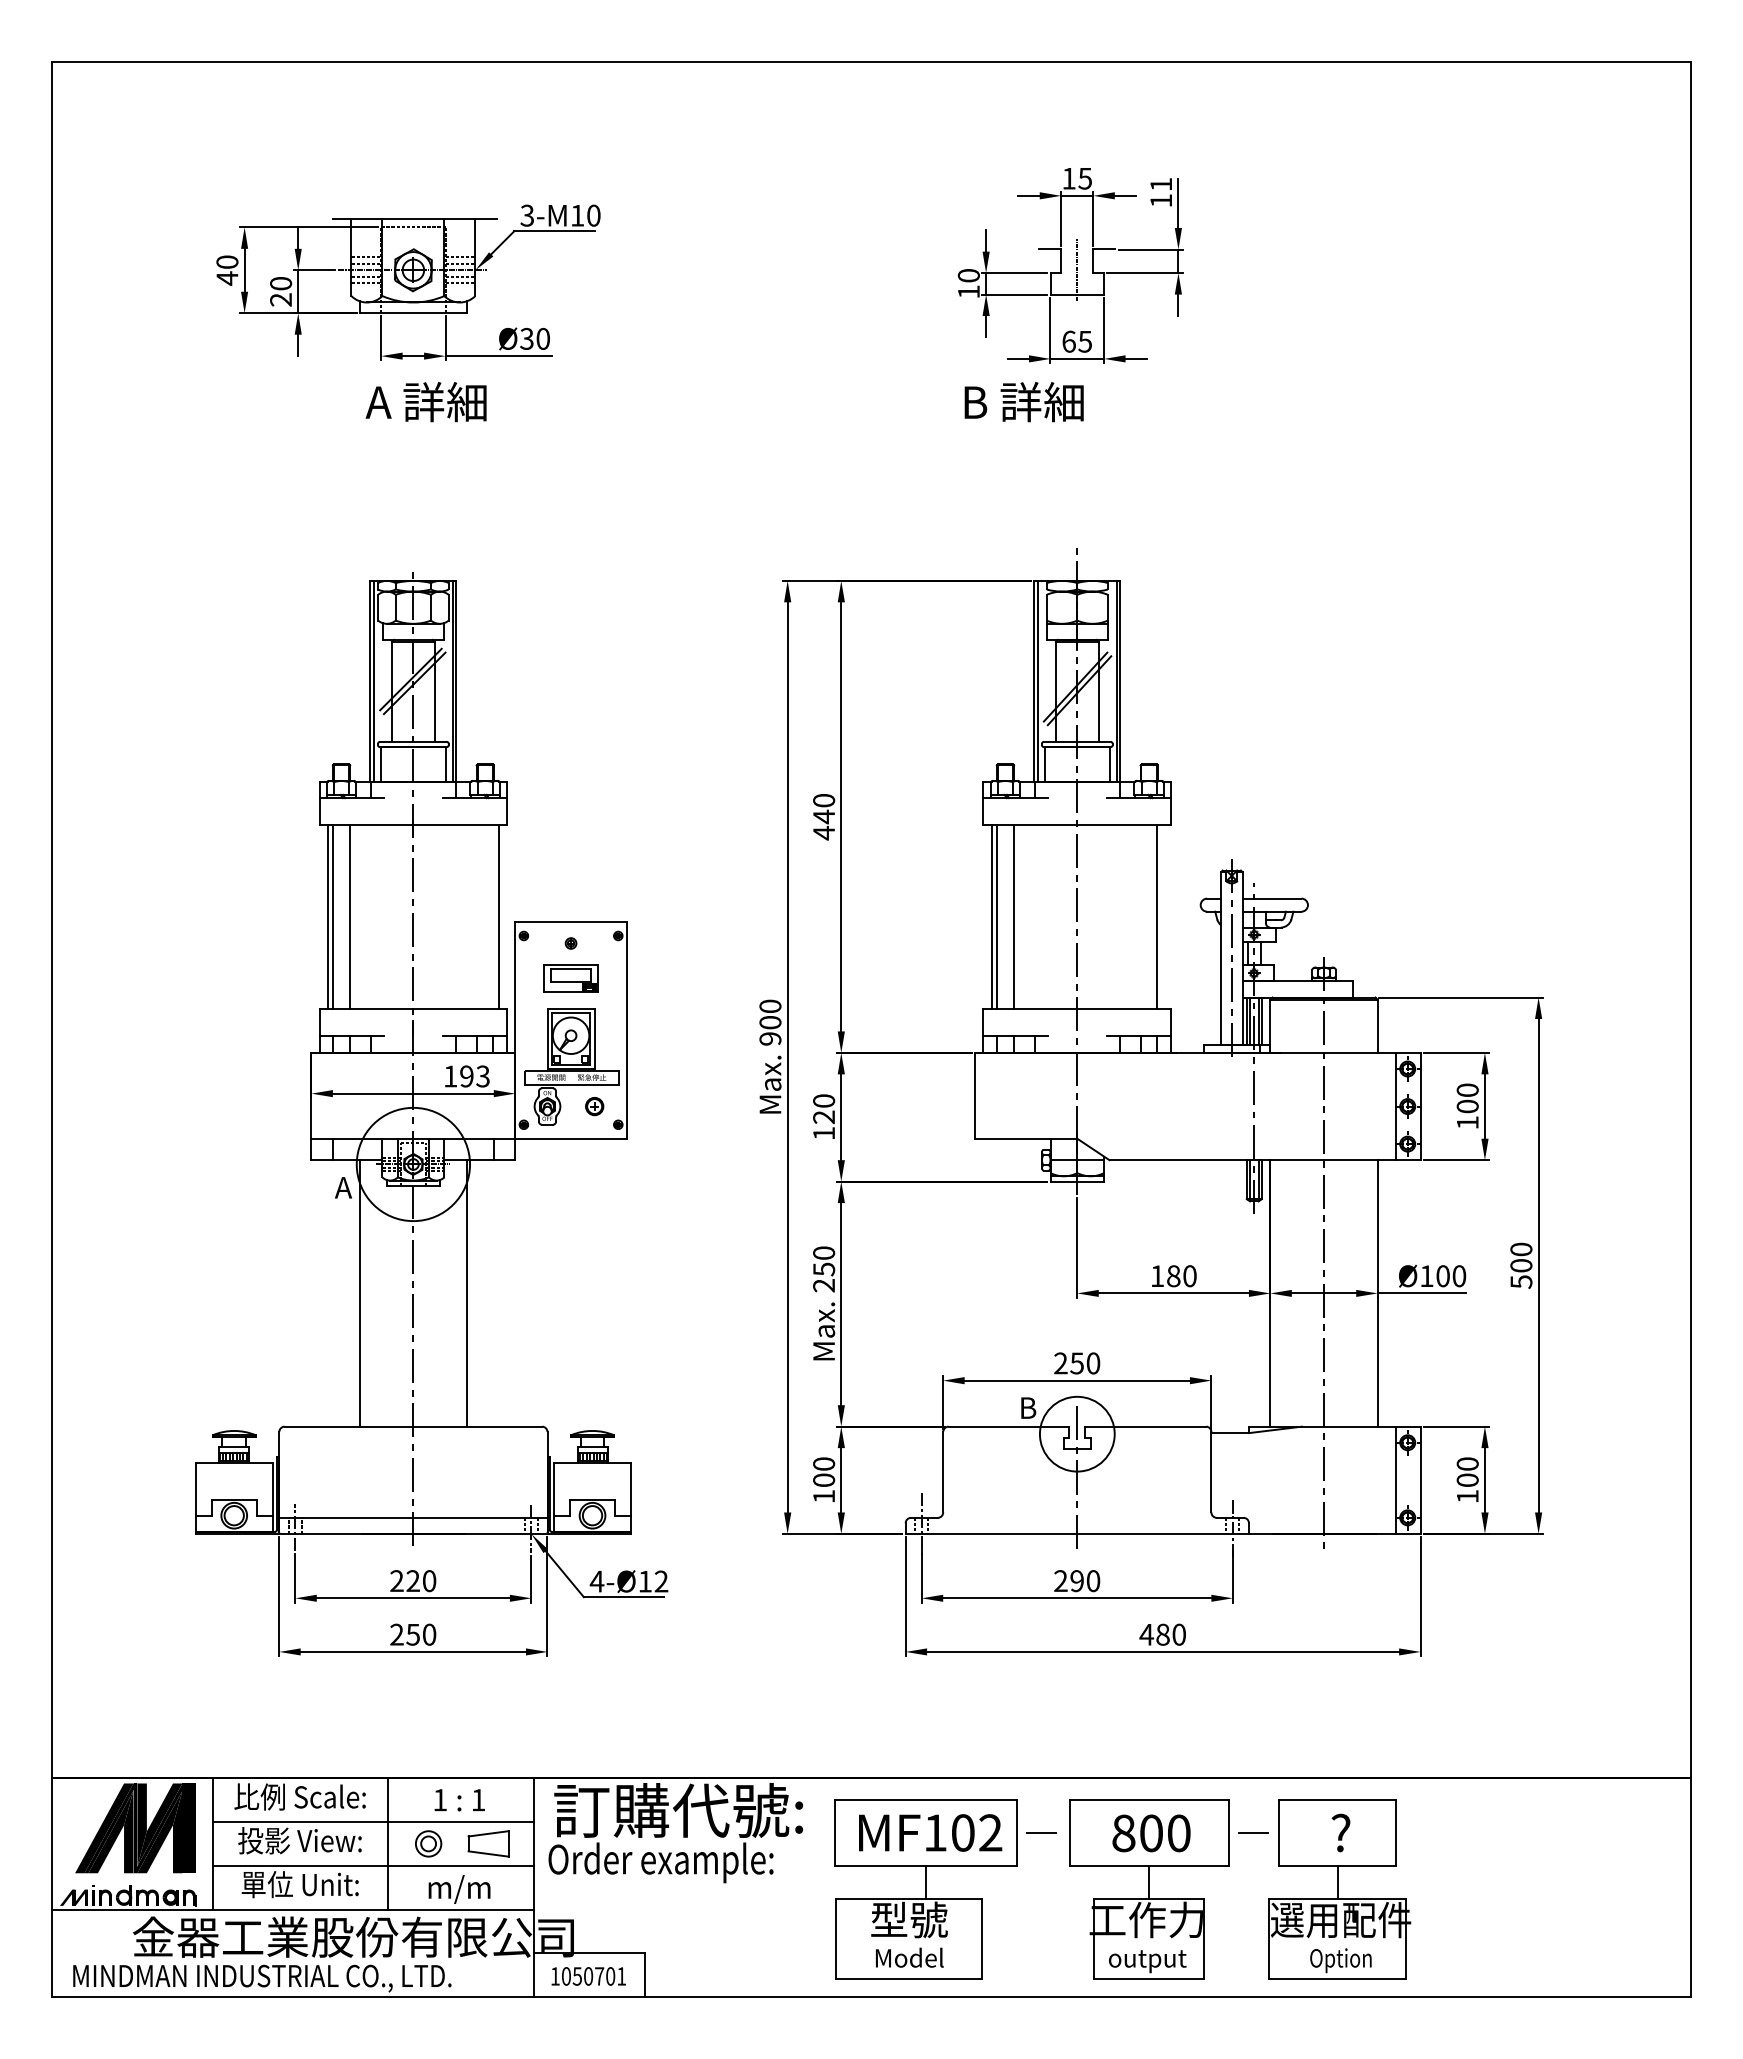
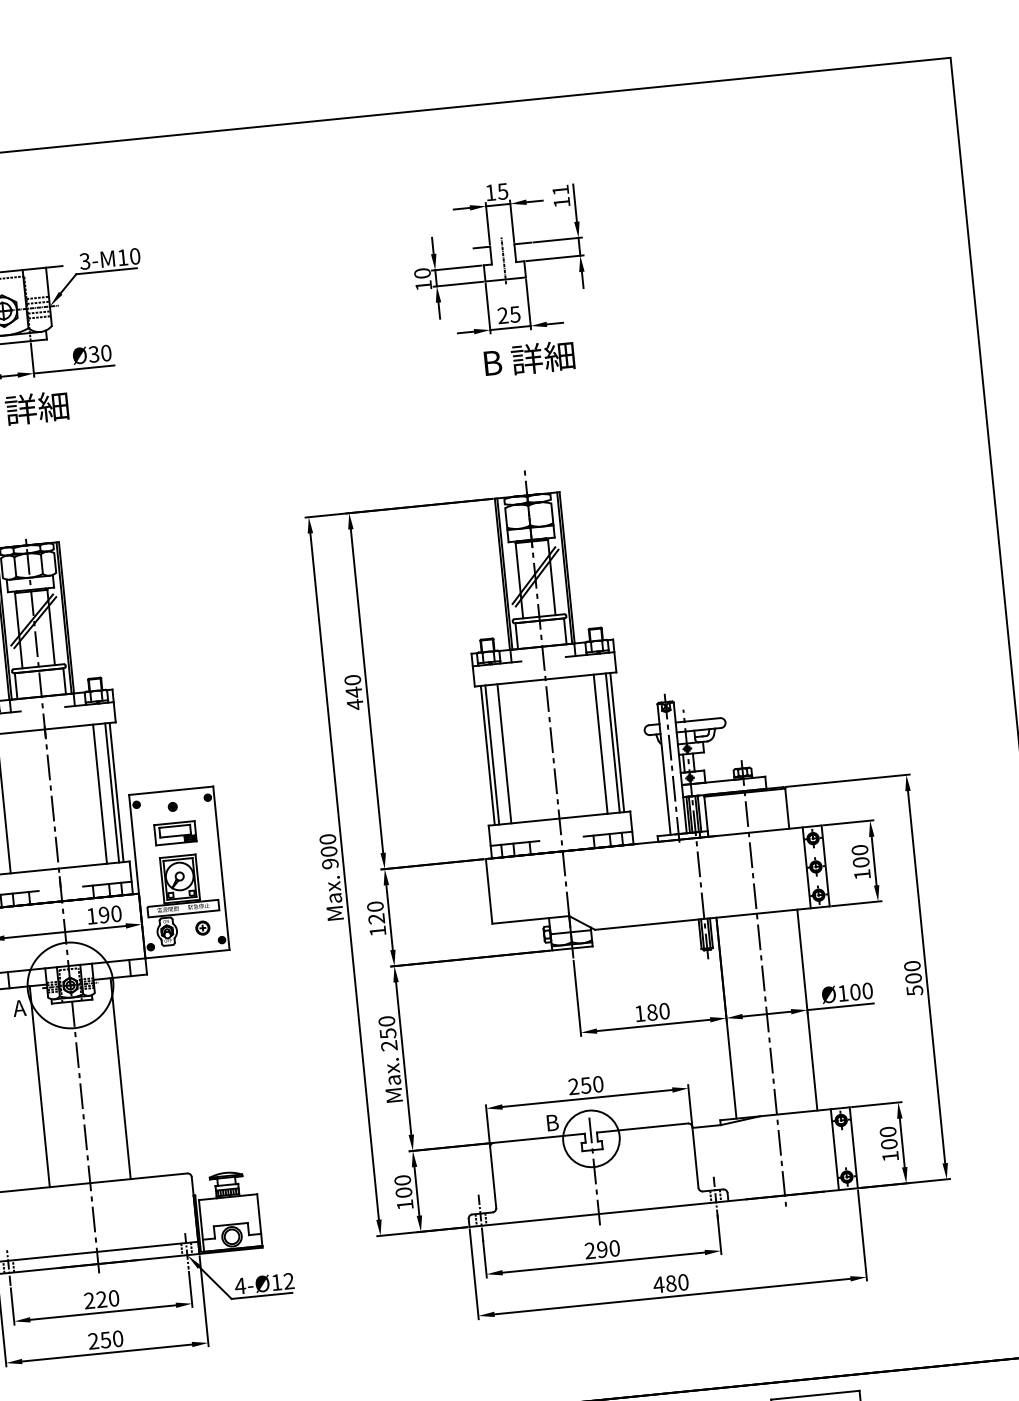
text: (1068, 341) -> (502, 315), 65 -> 25
text: (1023, 402) -> (529, 359), moved
line: (477, 916) -> (100, 793), added
line: (493, 916) -> (112, 792), added
line: (1141, 916) -> (600, 743), added
line: (1163, 916) -> (617, 742), added
text: (482, 1076) -> (116, 913), 193 -> 190

